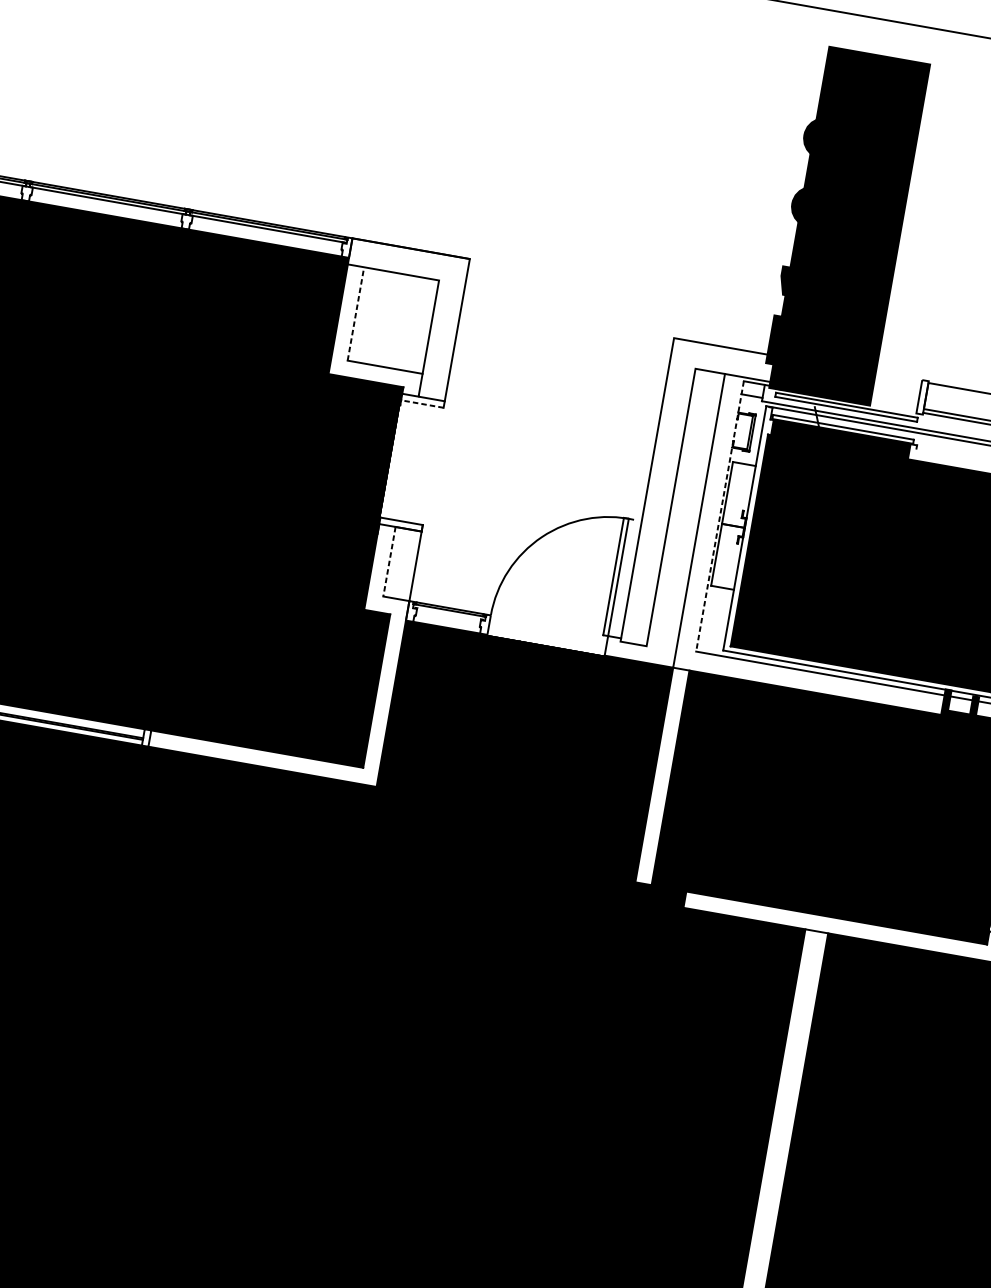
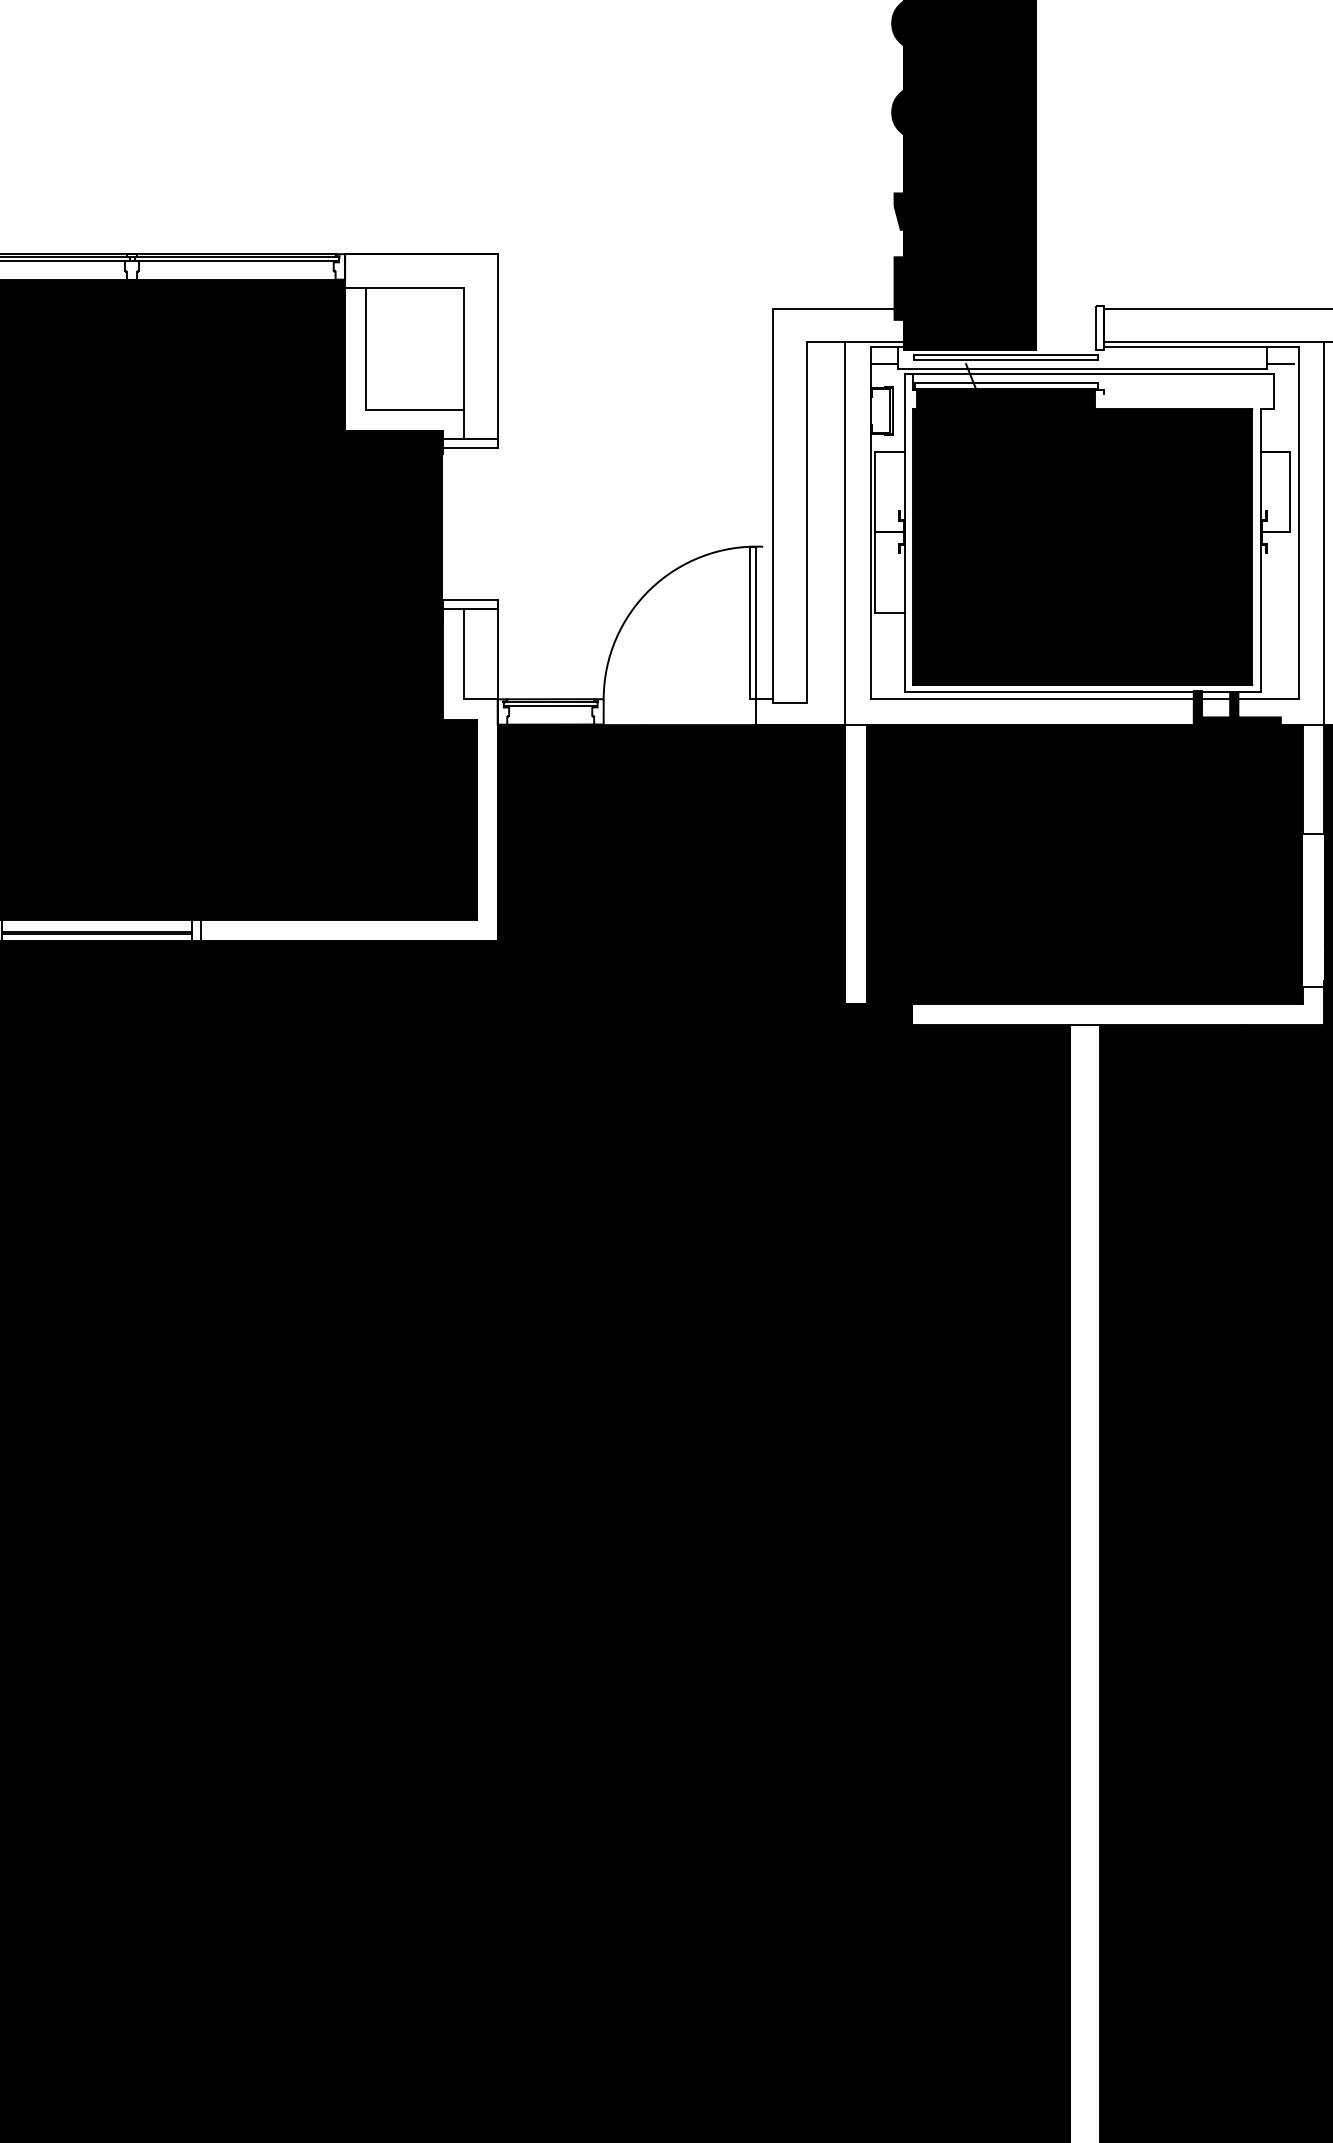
line: (356, 313) -> (366, 348), dashed -> solid
line: (422, 403) -> (470, 447), dashed -> solid
line: (719, 516) -> (870, 523), dashed -> solid
line: (389, 562) -> (463, 654), dashed -> solid
line: (448, 613) -> (549, 706), added

